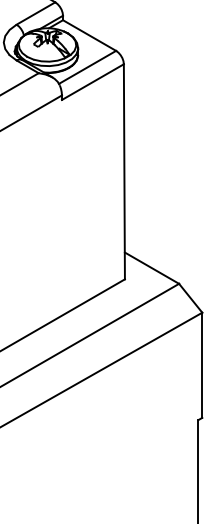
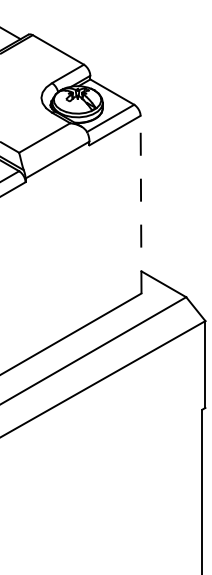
line: (124, 171) -> (141, 204), solid -> dashed

